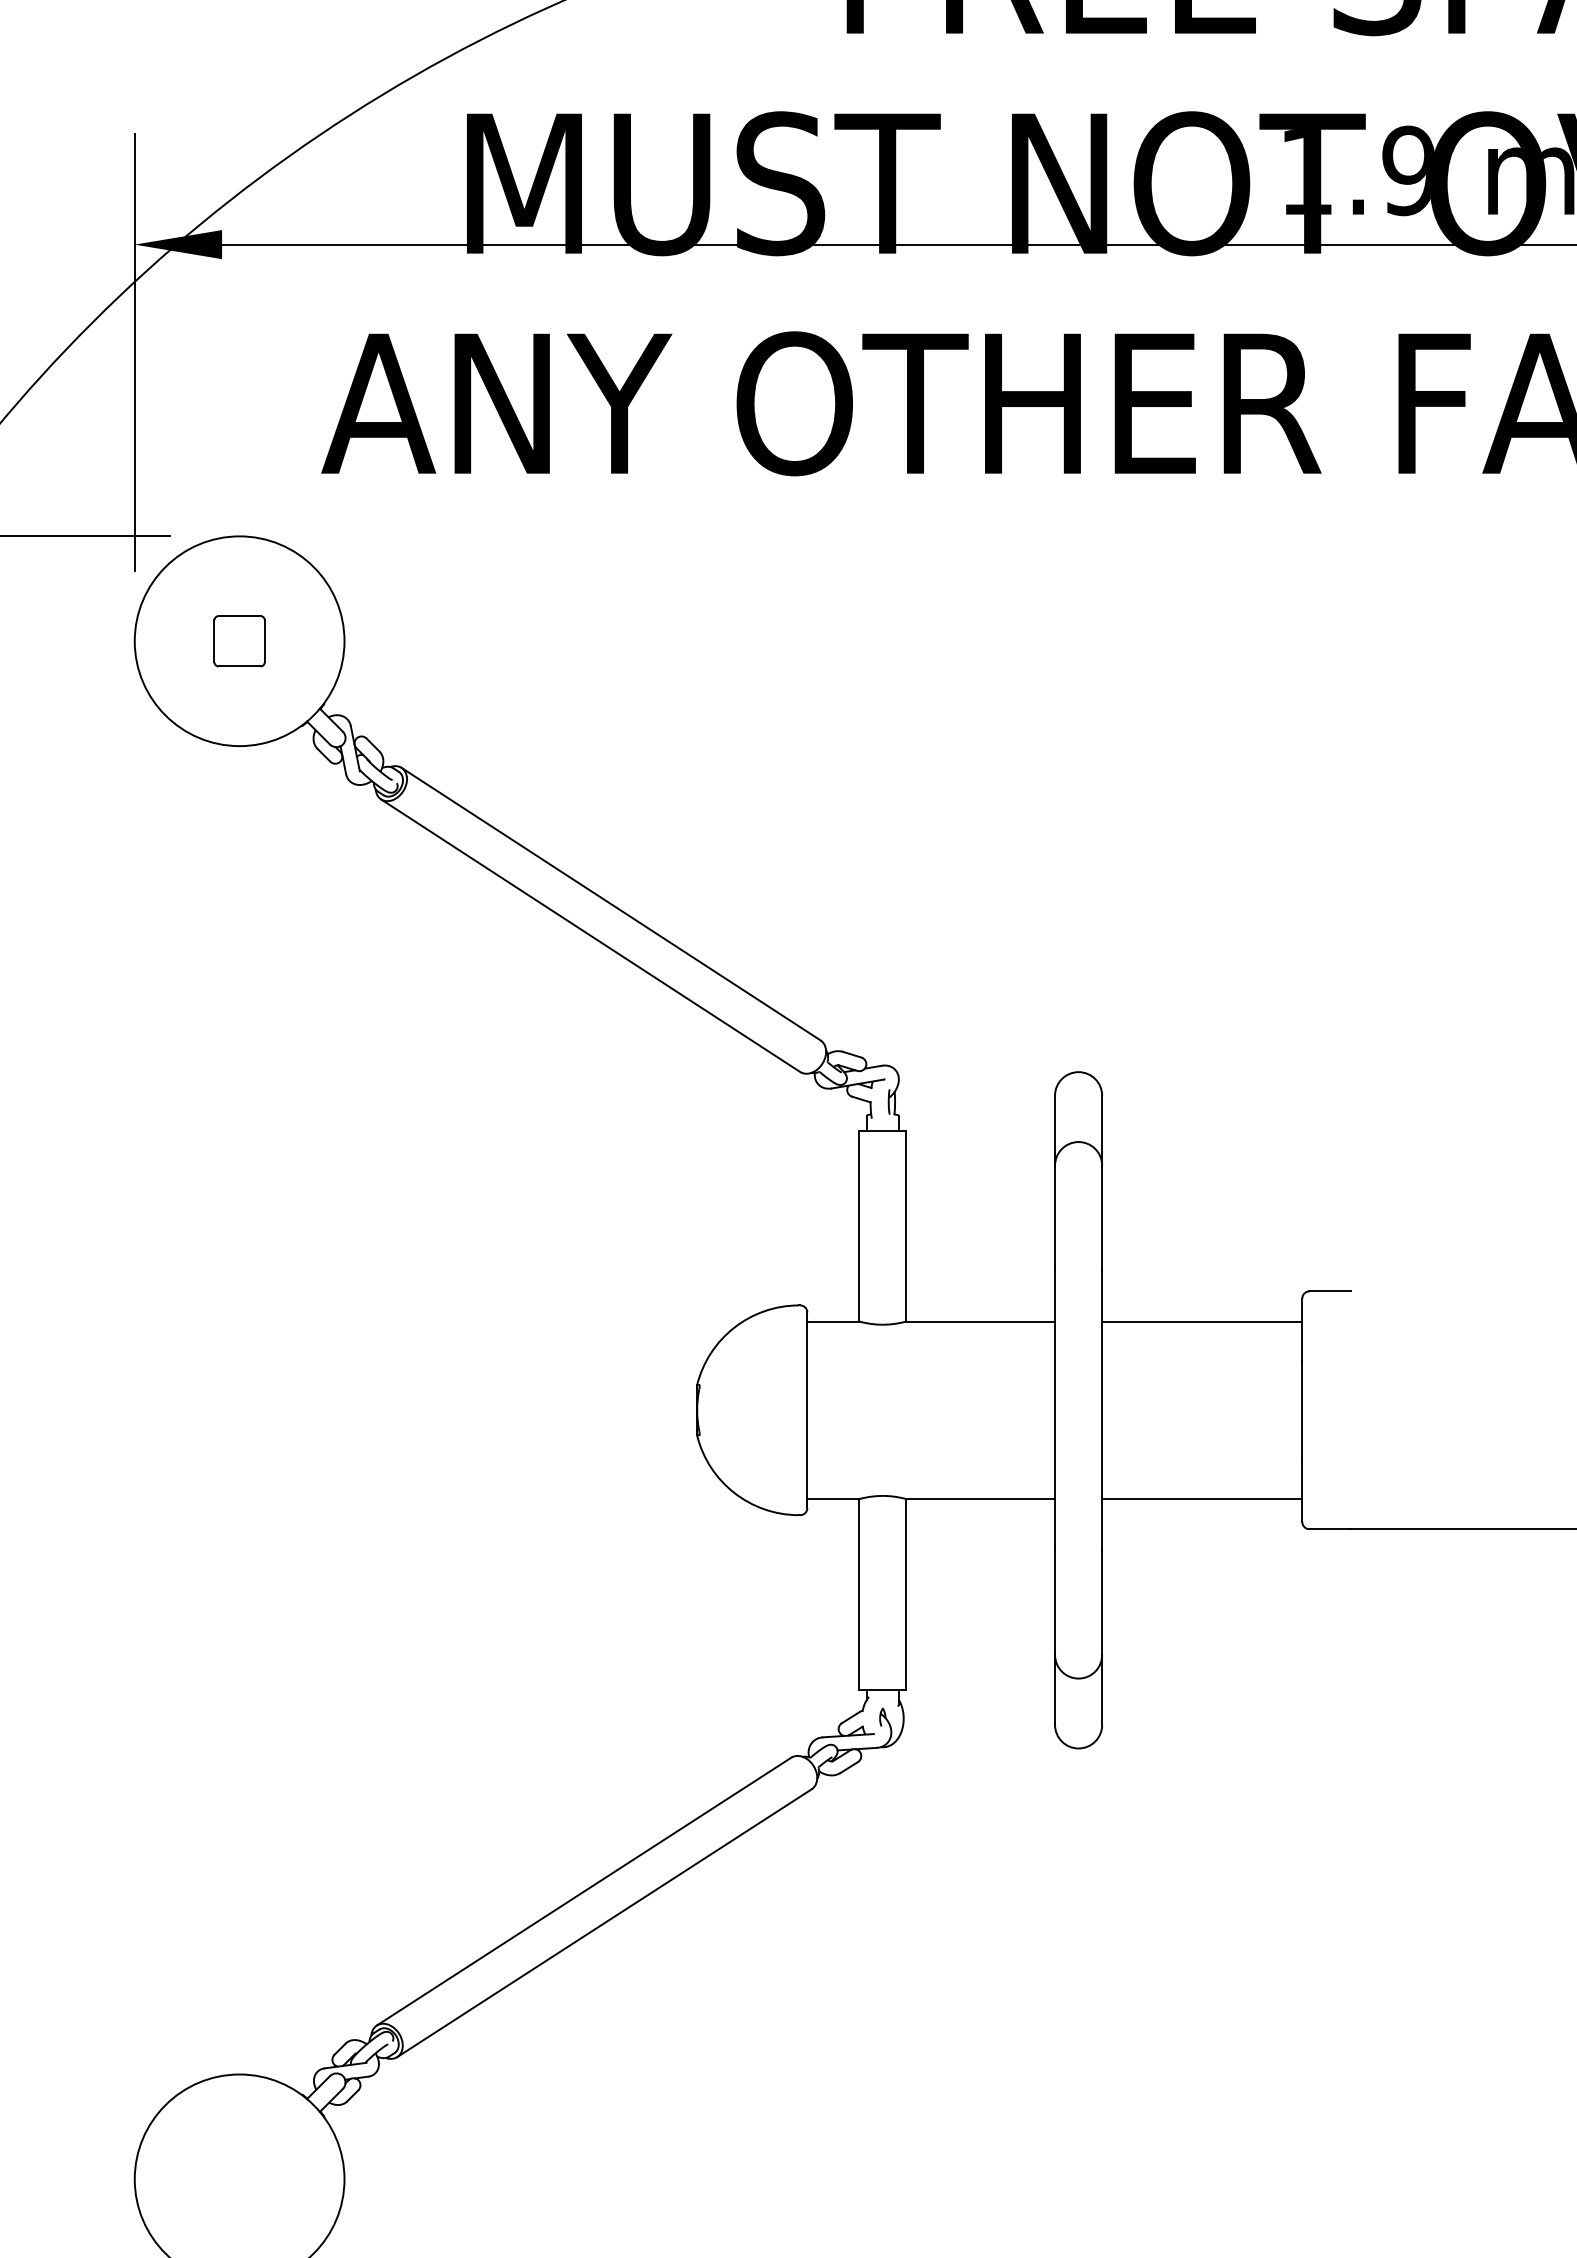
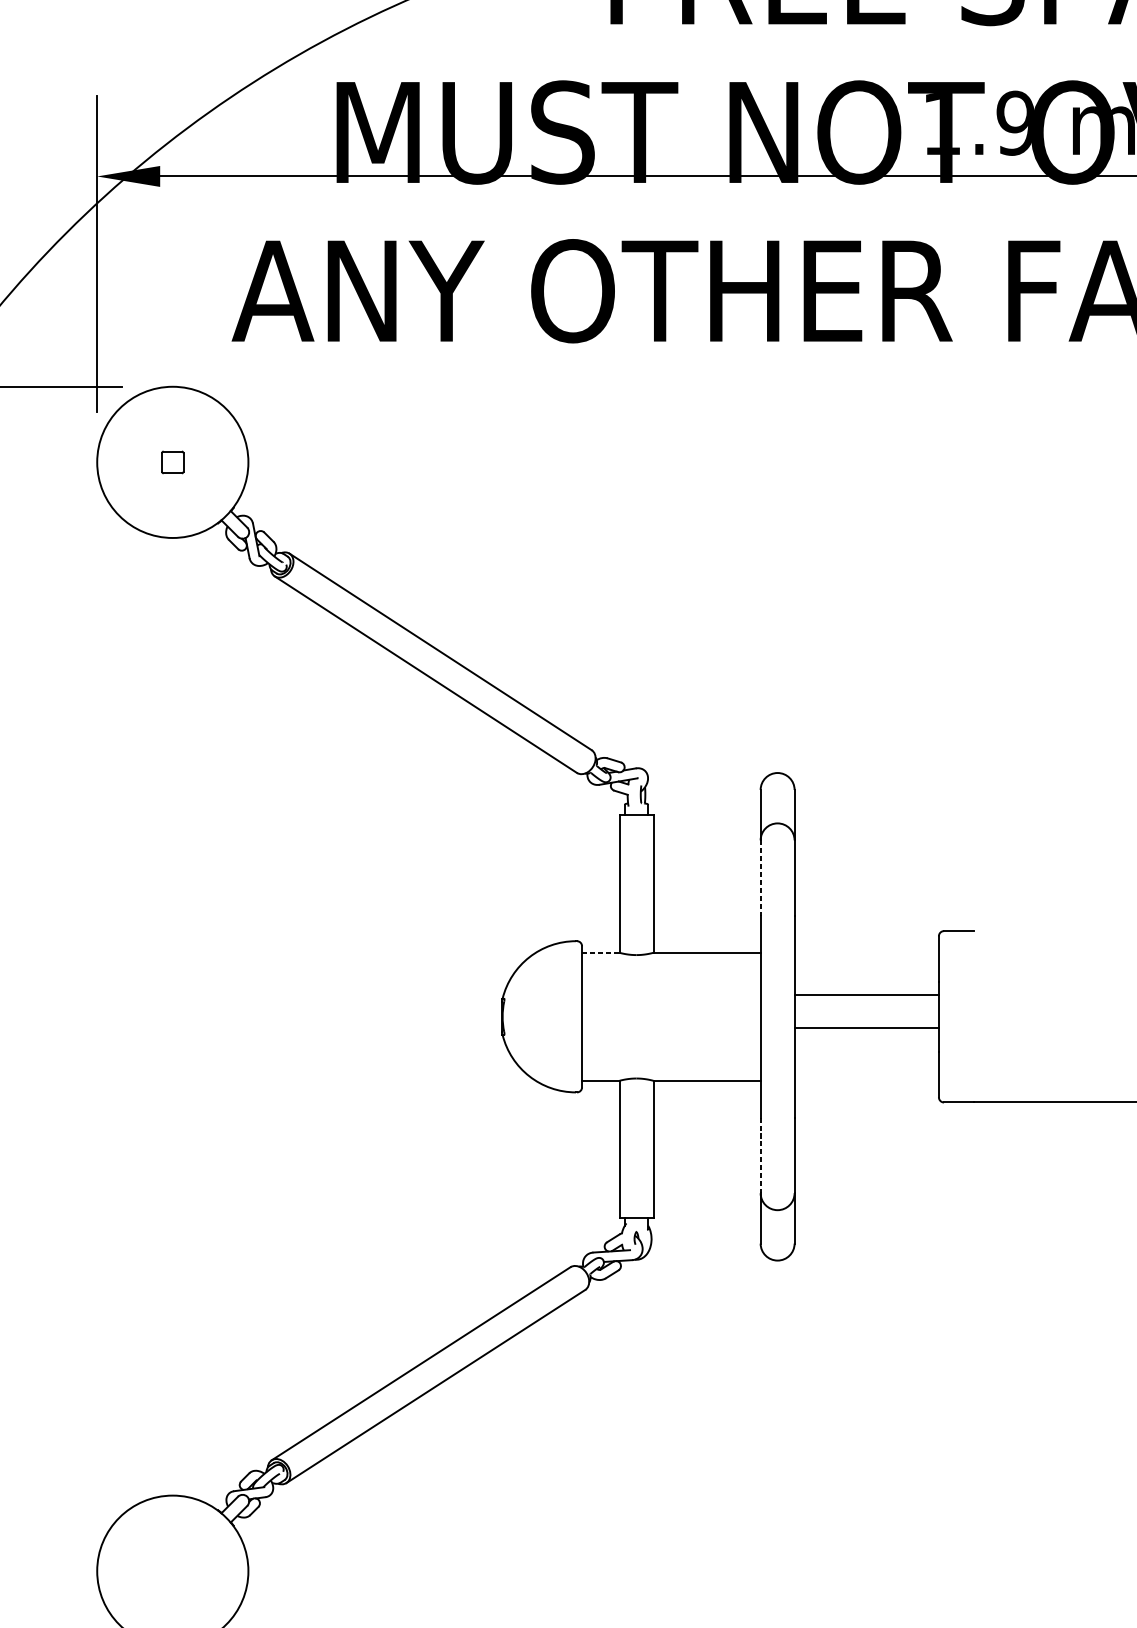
part: (239, 641) -> (172, 462), size x0.6
line: (1055, 1218) -> (760, 878), solid -> dashed
line: (833, 1321) -> (600, 952), solid -> dashed
line: (1202, 1321) -> (866, 994), moved
line: (1202, 1499) -> (866, 1028), moved
line: (1055, 1603) -> (760, 1156), solid -> dashed

